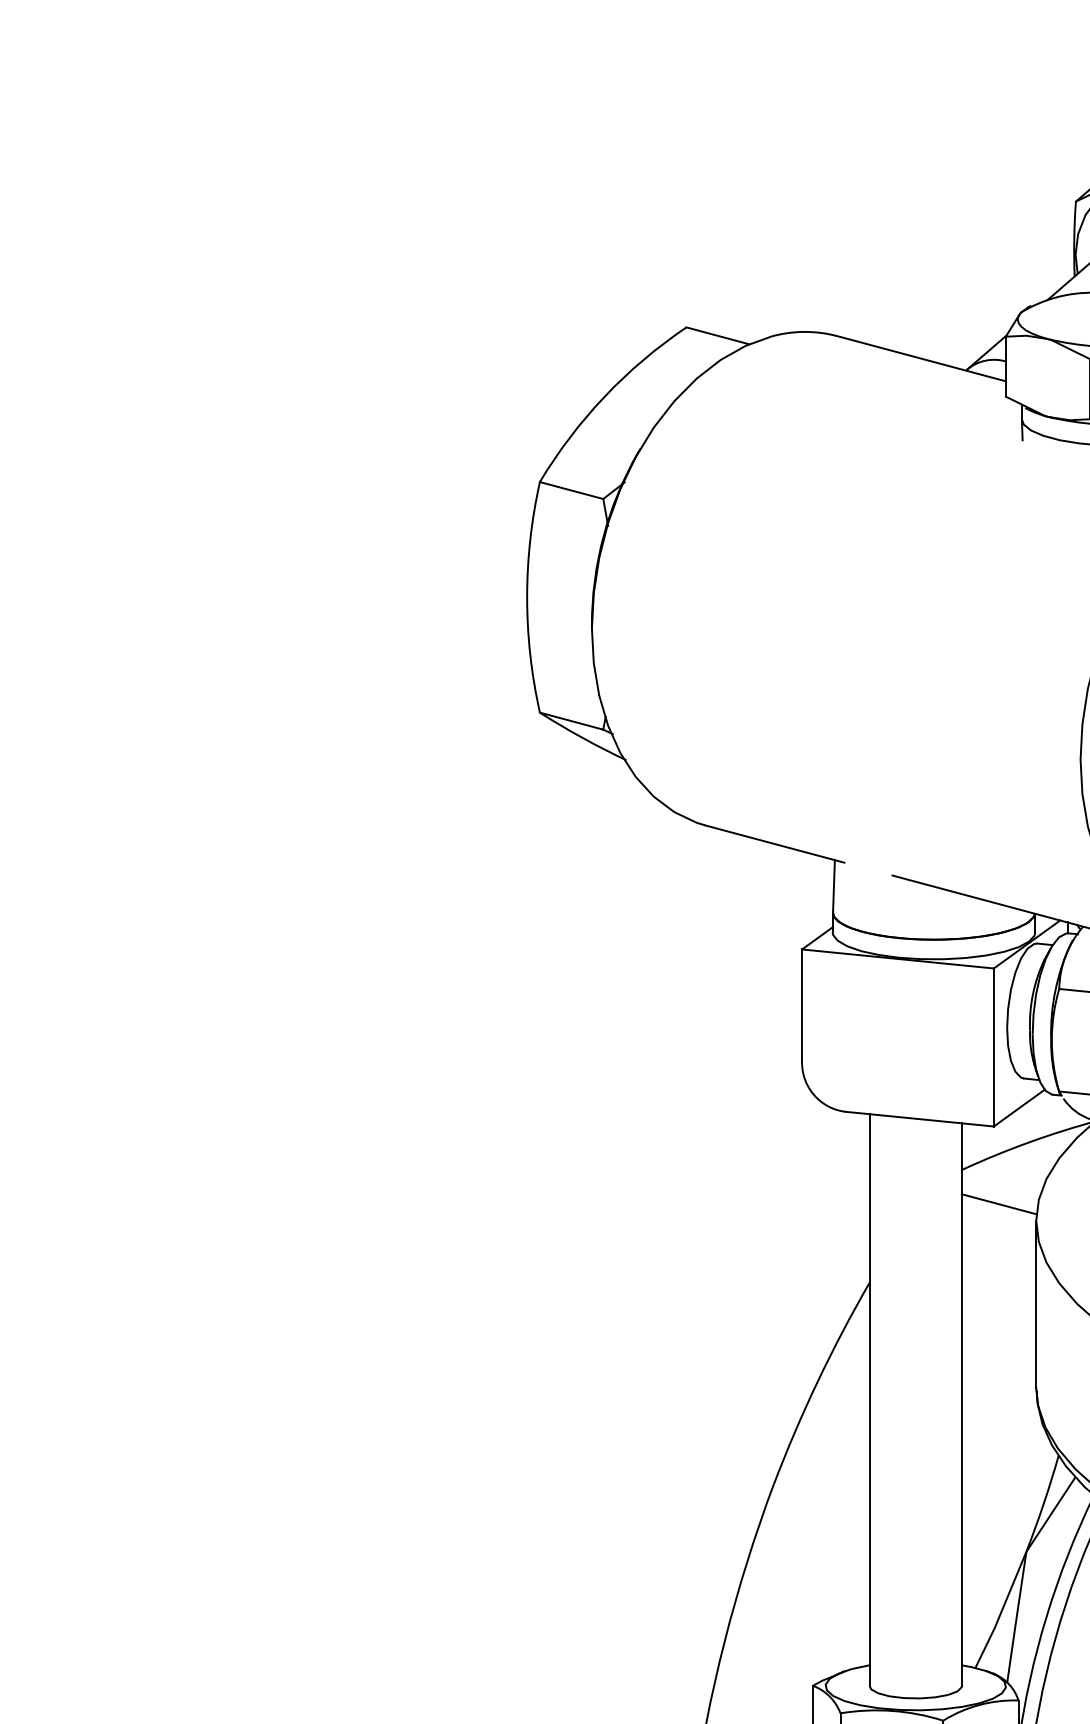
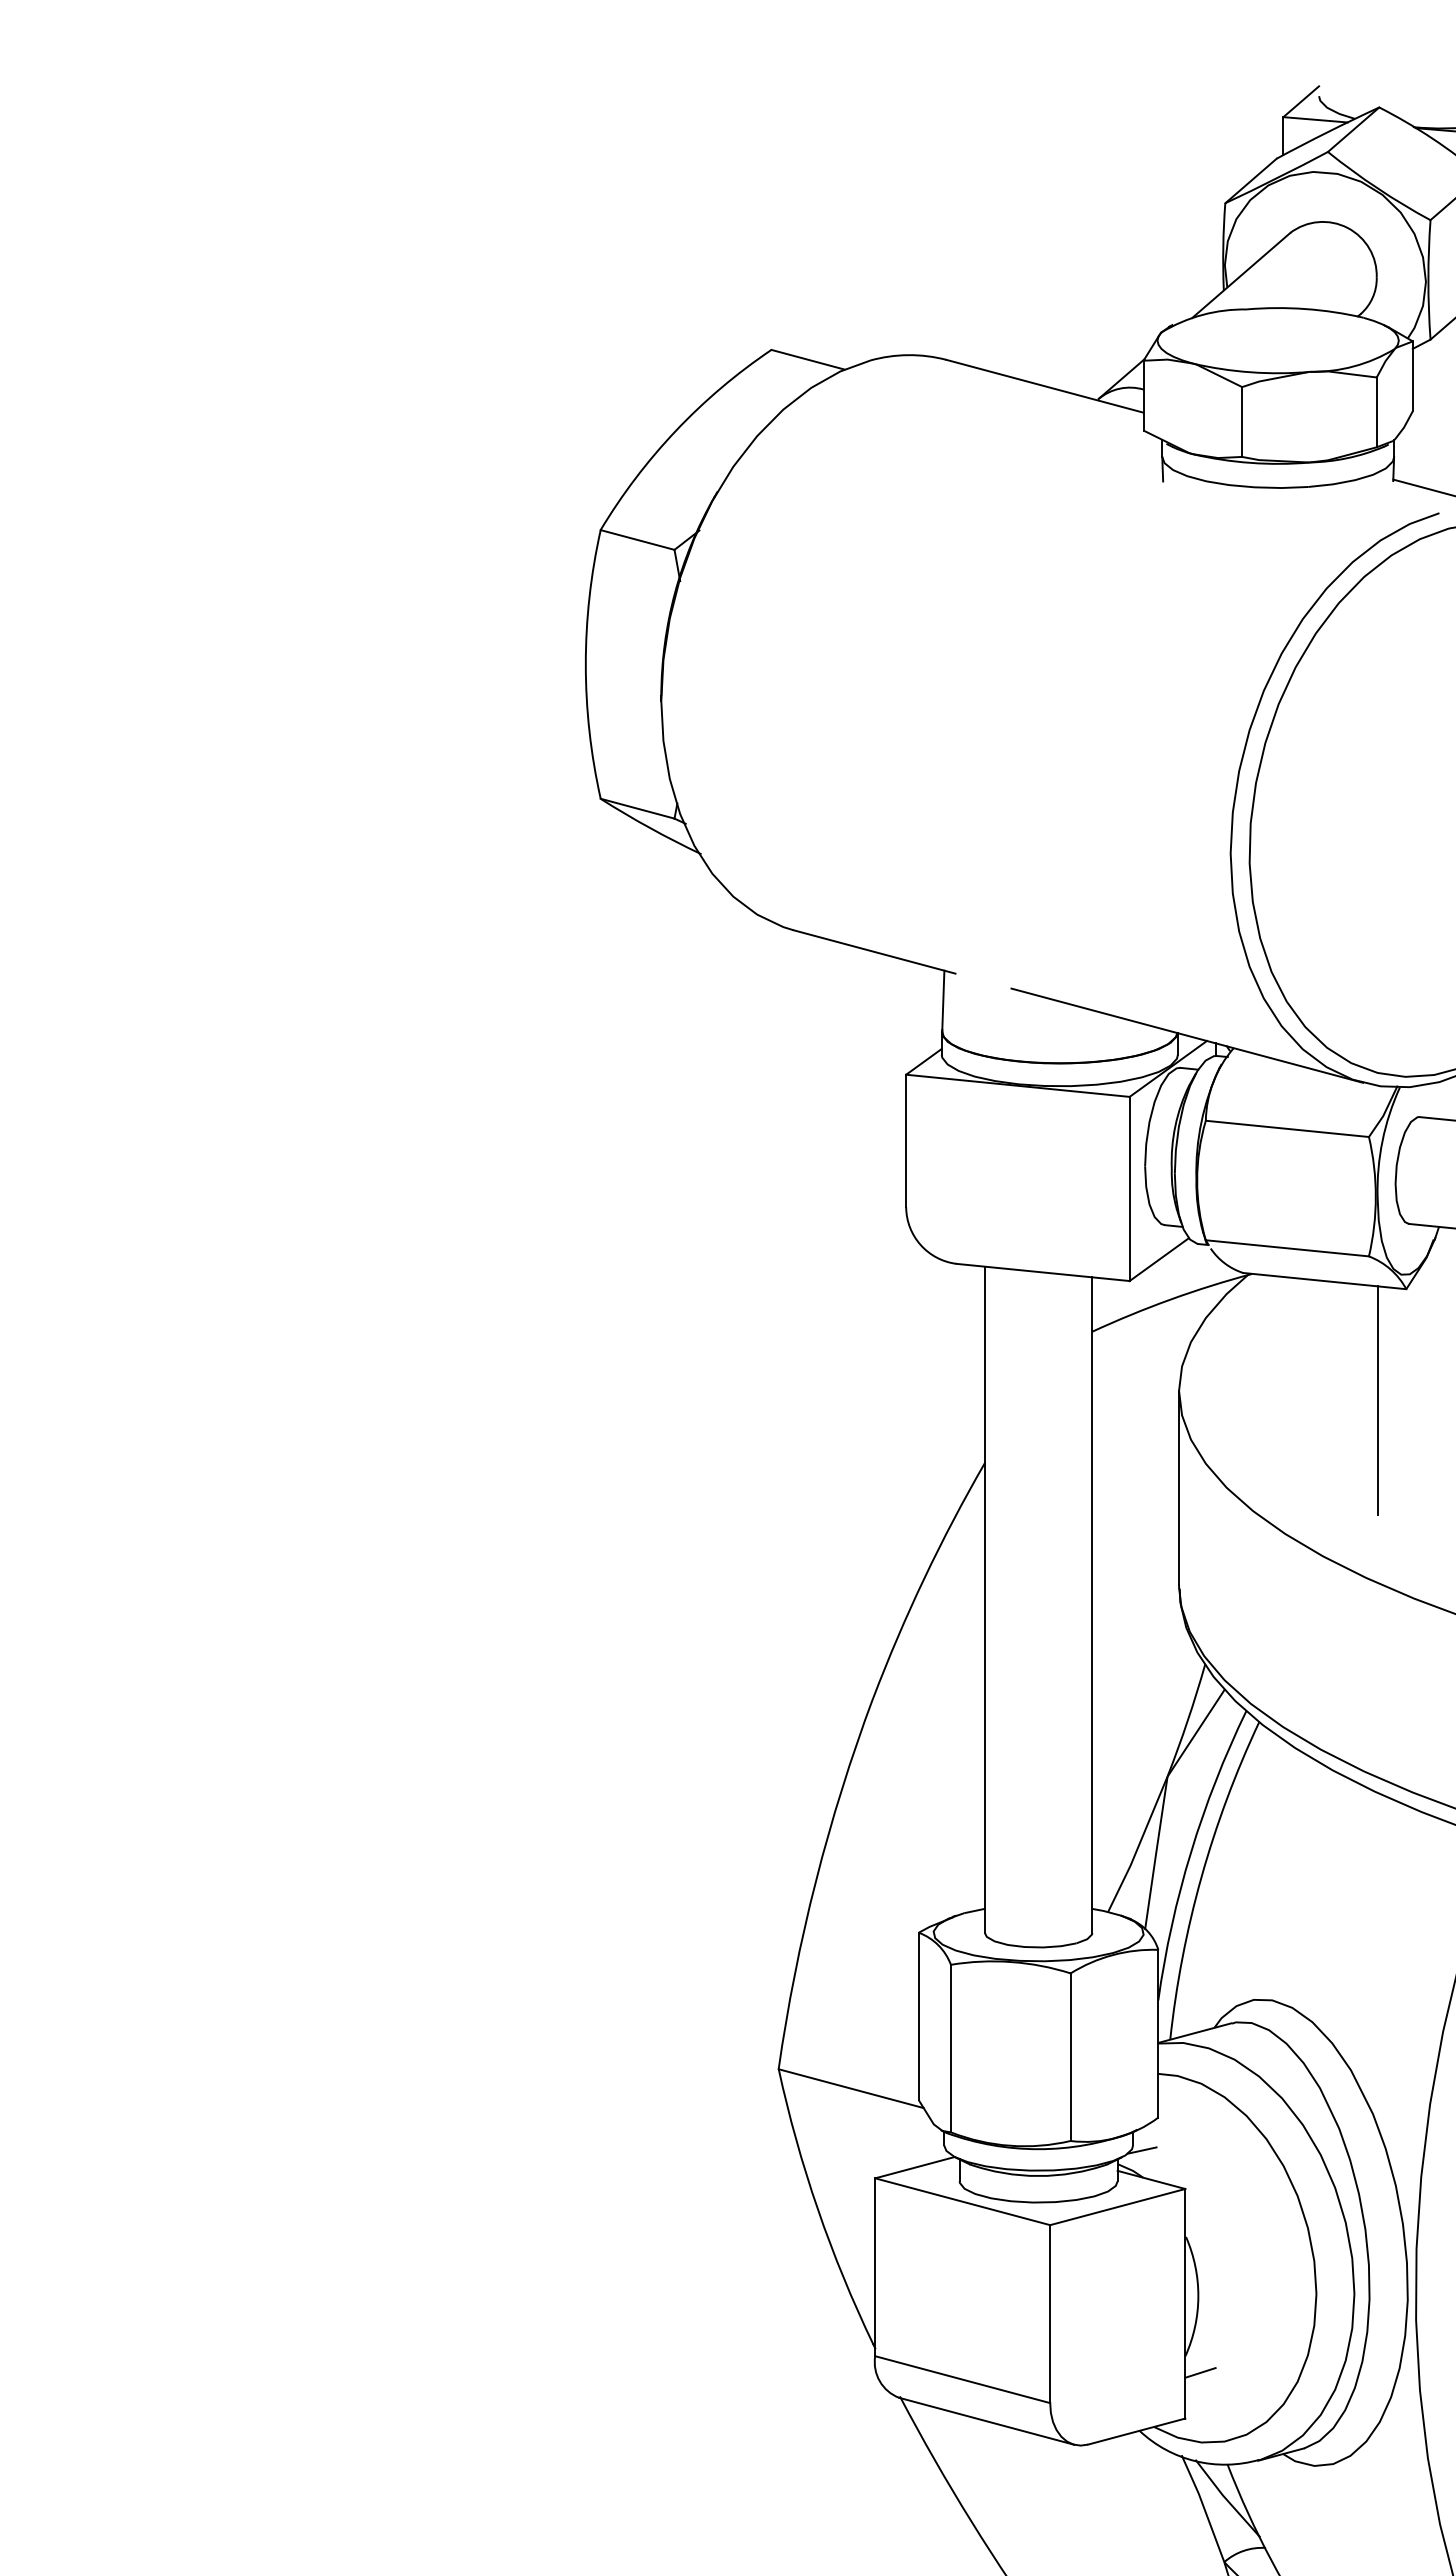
line: (998, 1204) -> (1135, 1371), removed

